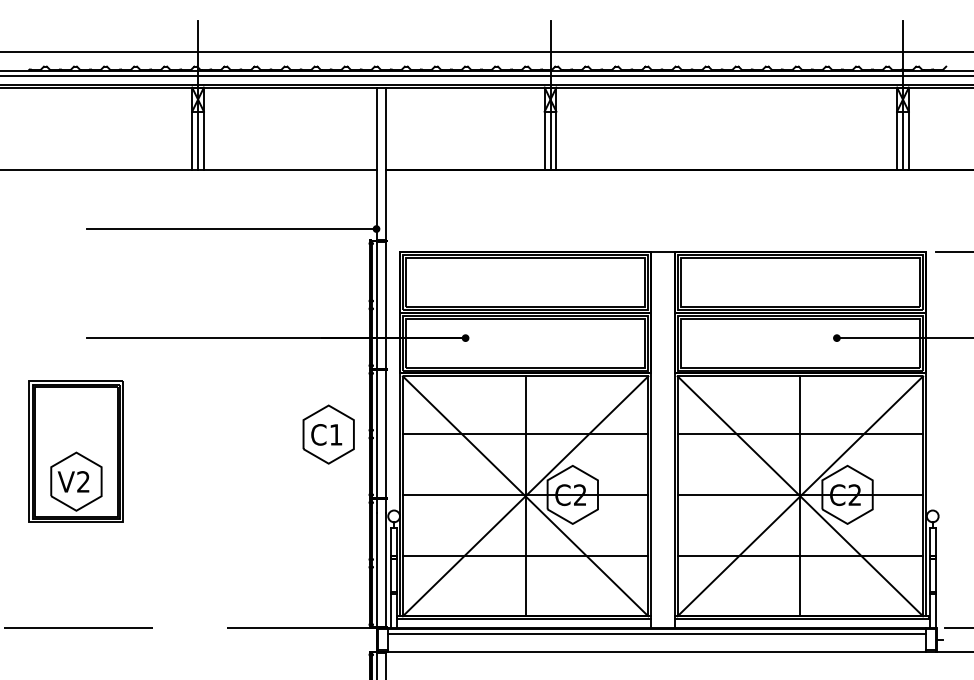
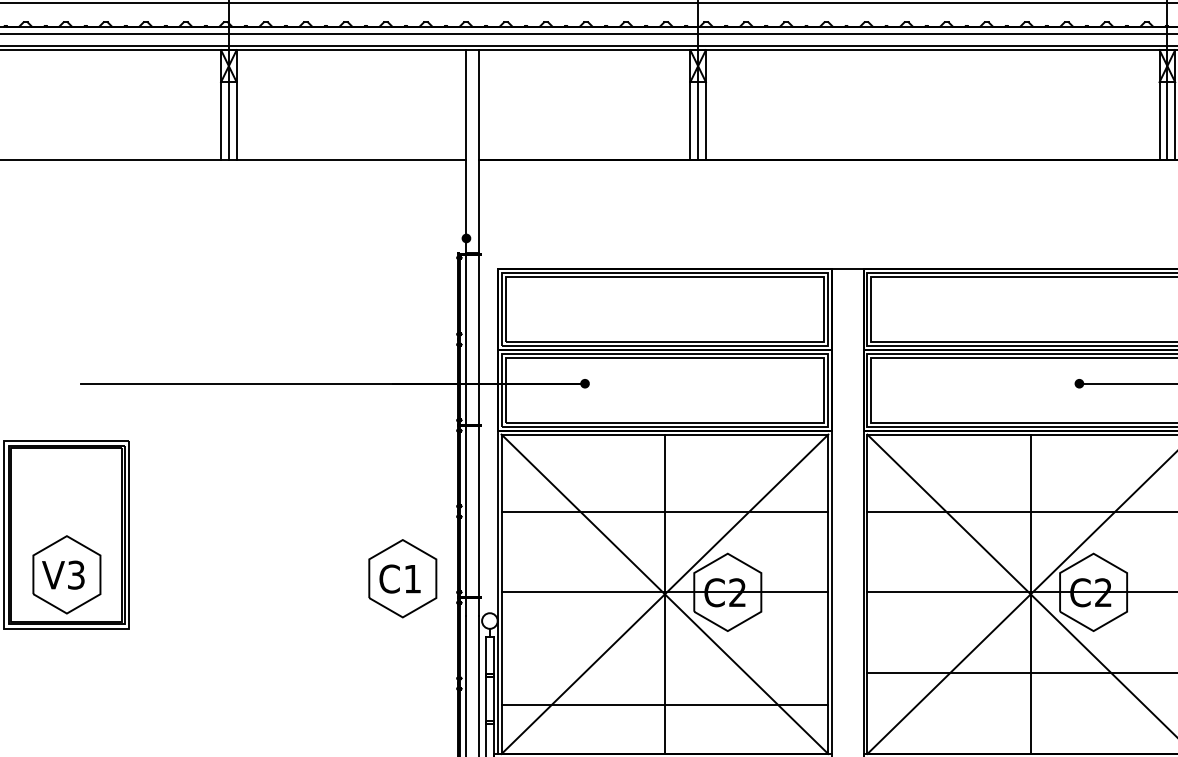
line: (231, 229) -> (273, 239), removed
part: (328, 434) -> (402, 578), moved
text: (83, 481) -> (76, 574), V2 -> V3
line: (525, 555) -> (664, 705), moved

